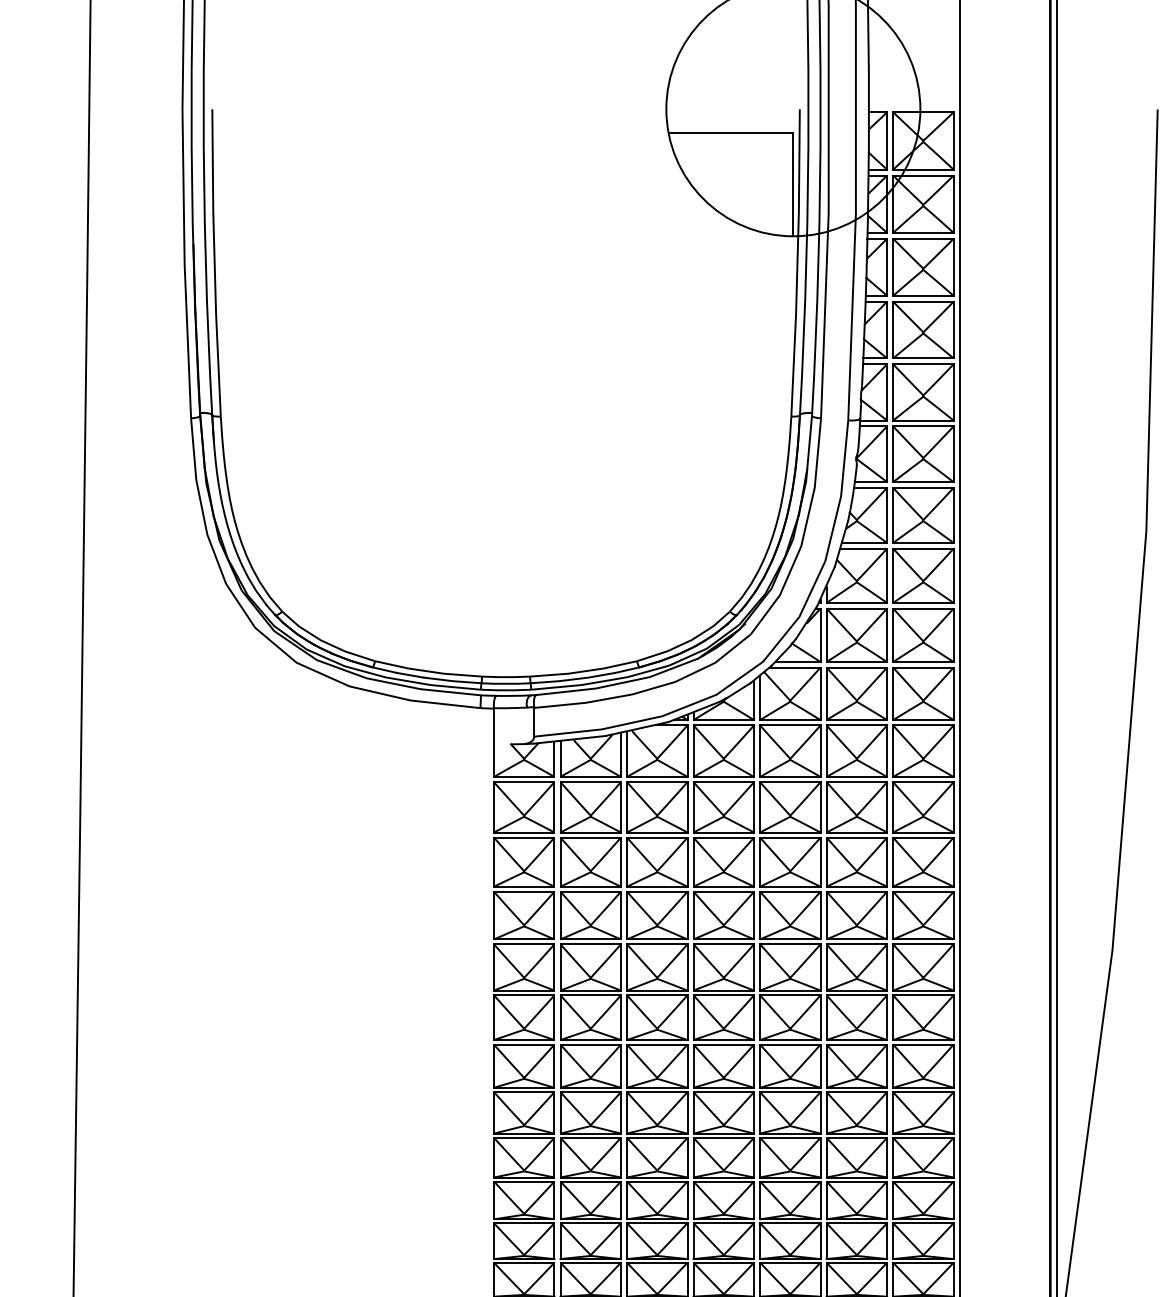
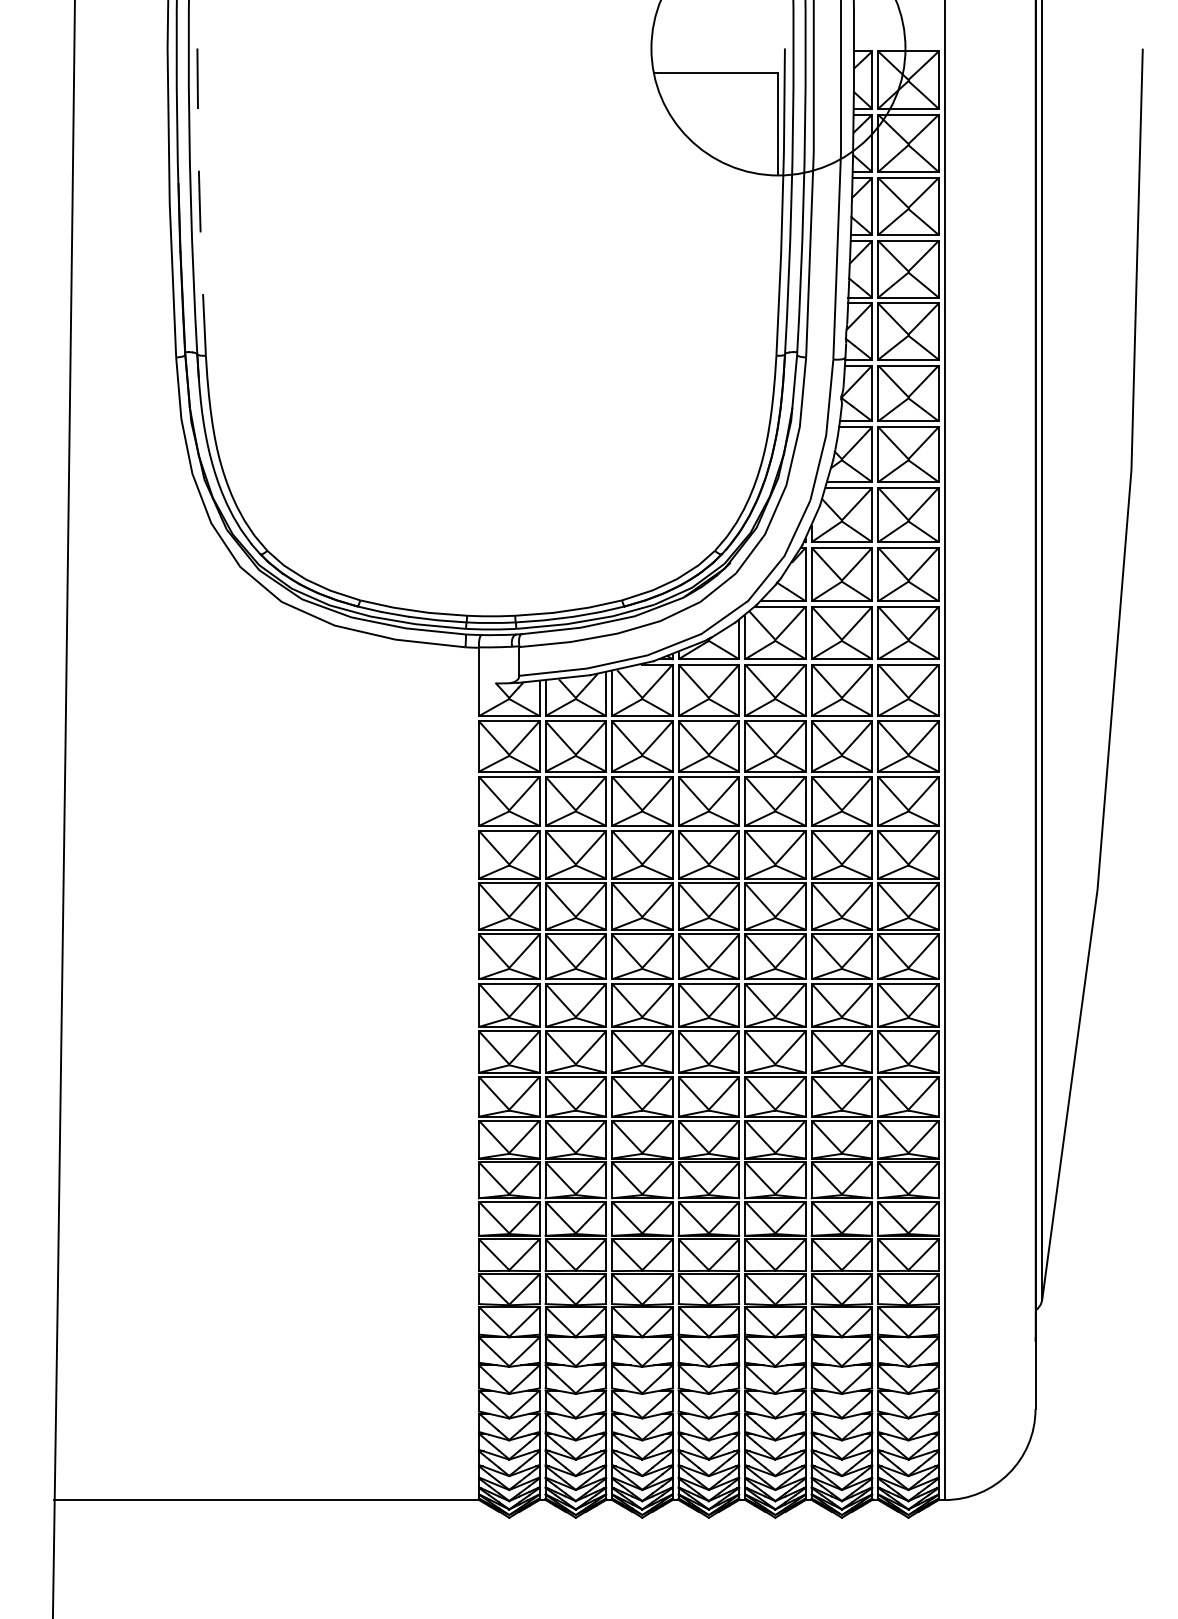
line: (214, 262) -> (199, 201), solid -> dashed

